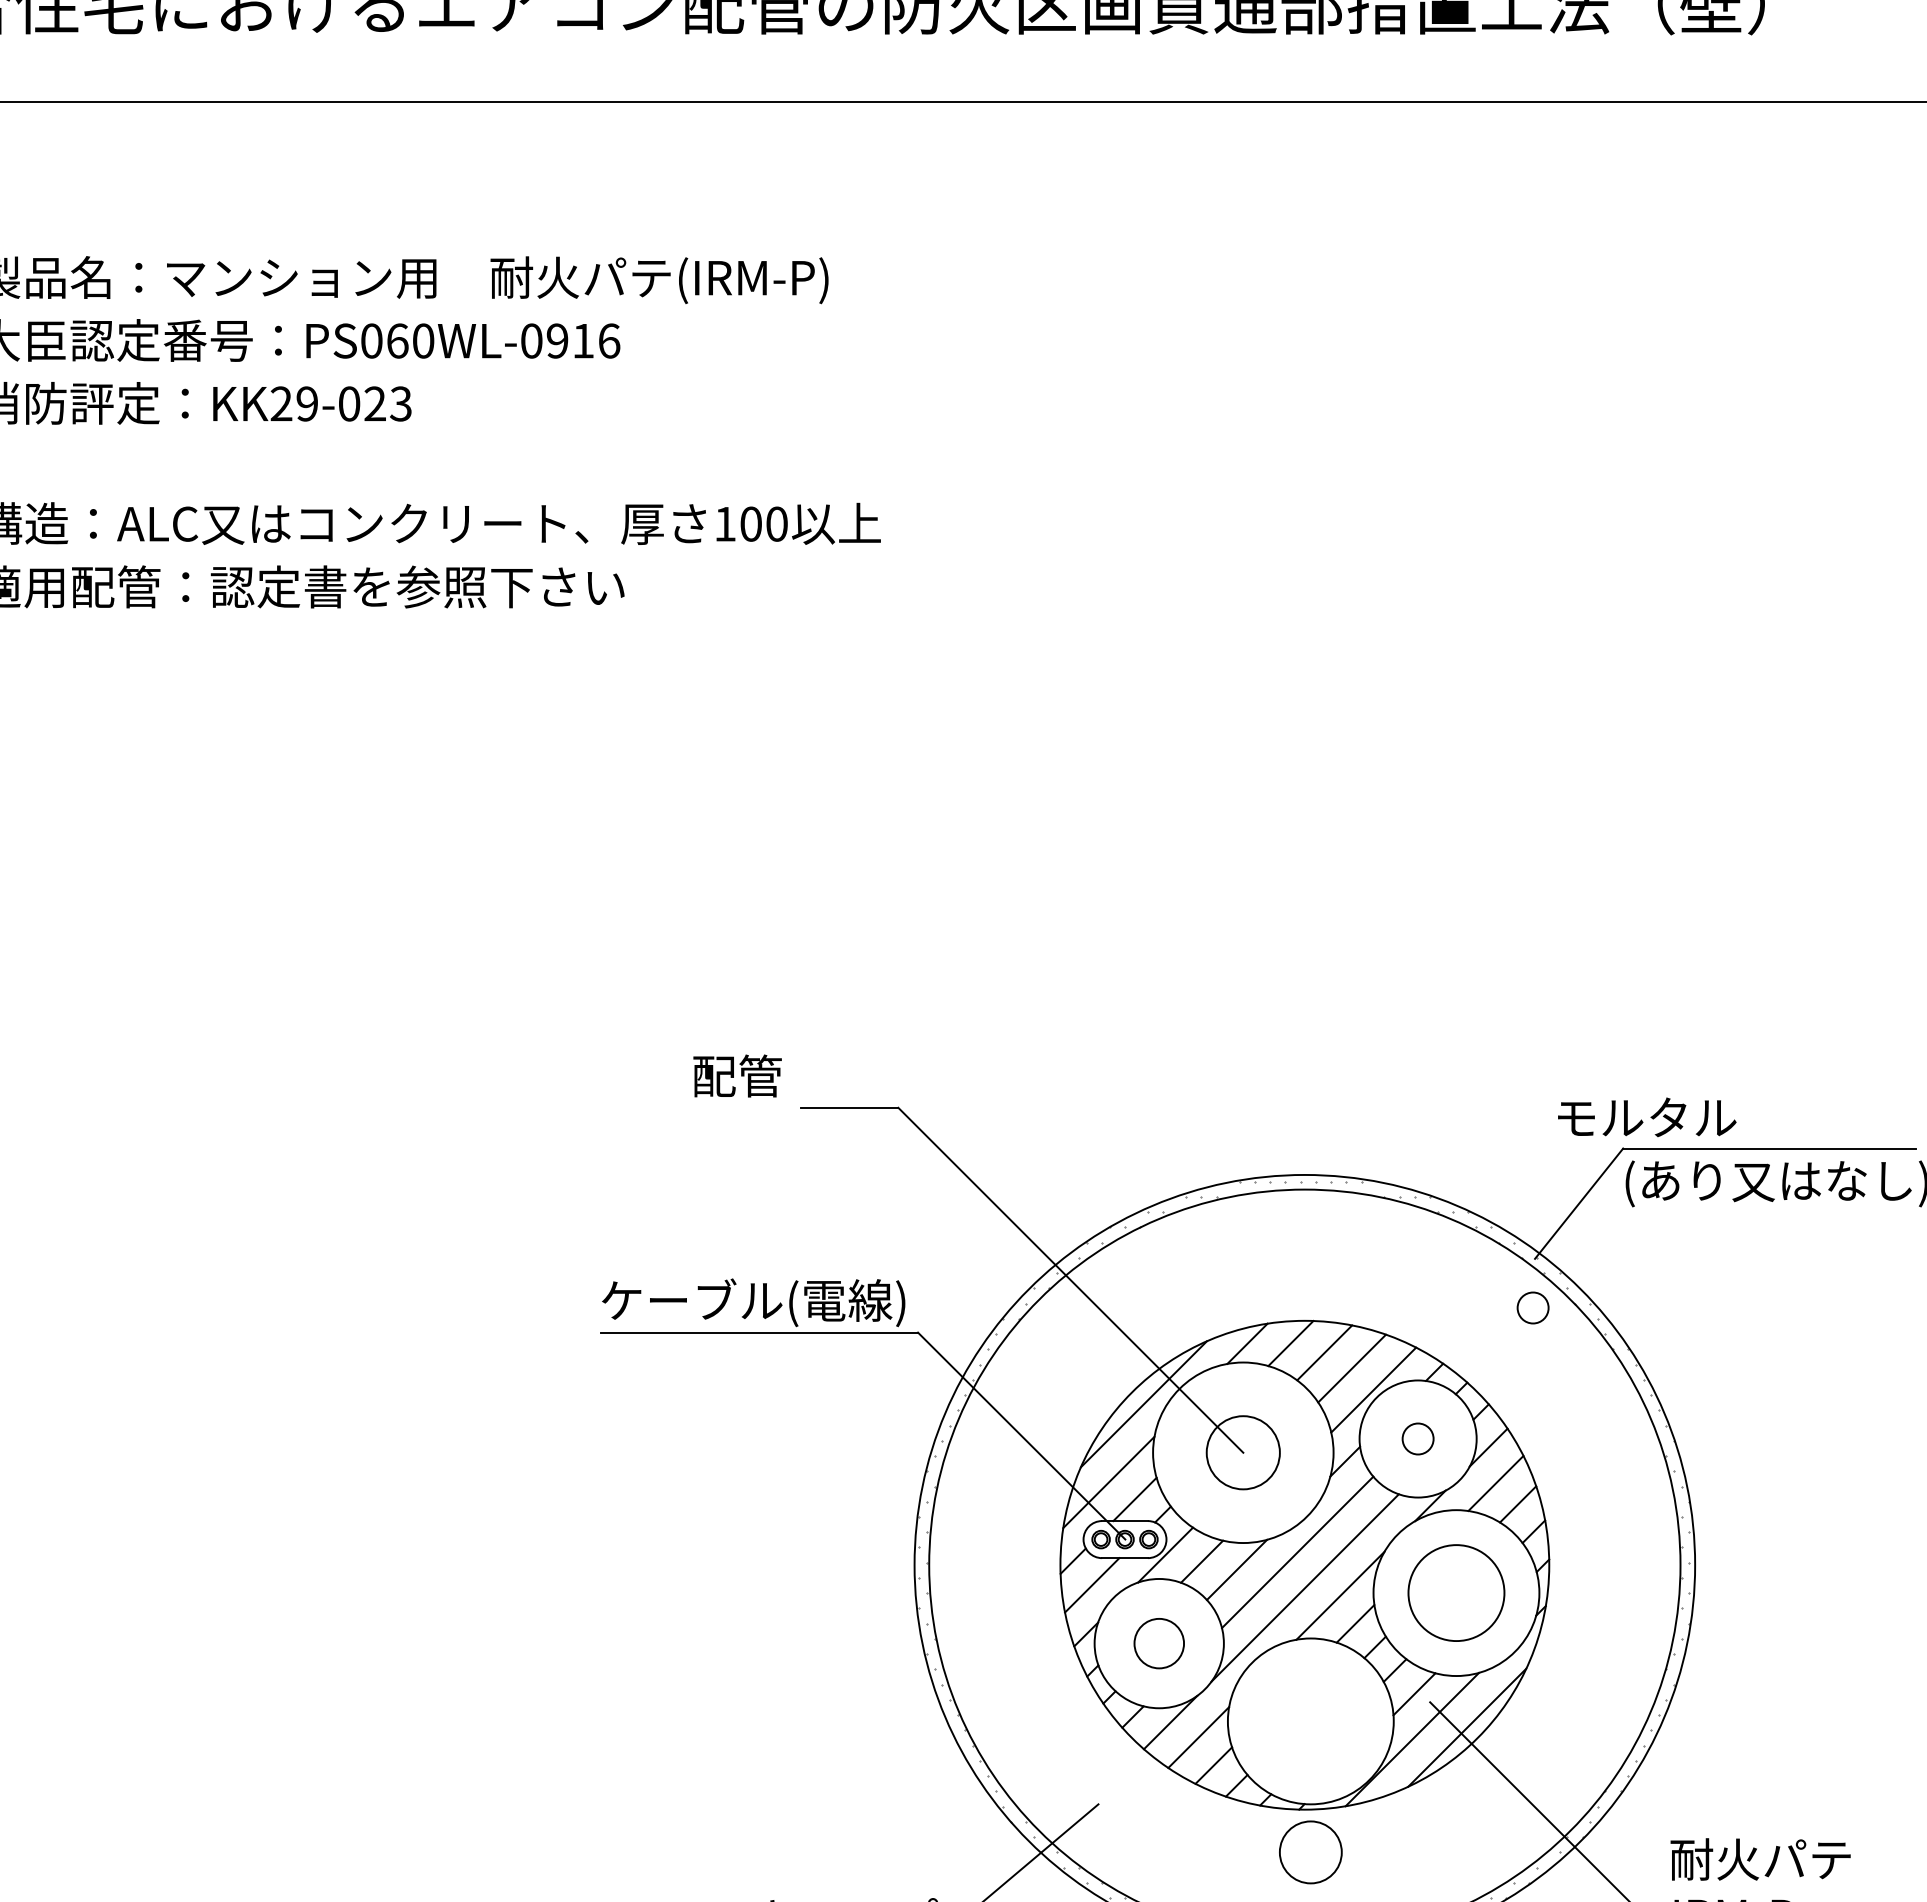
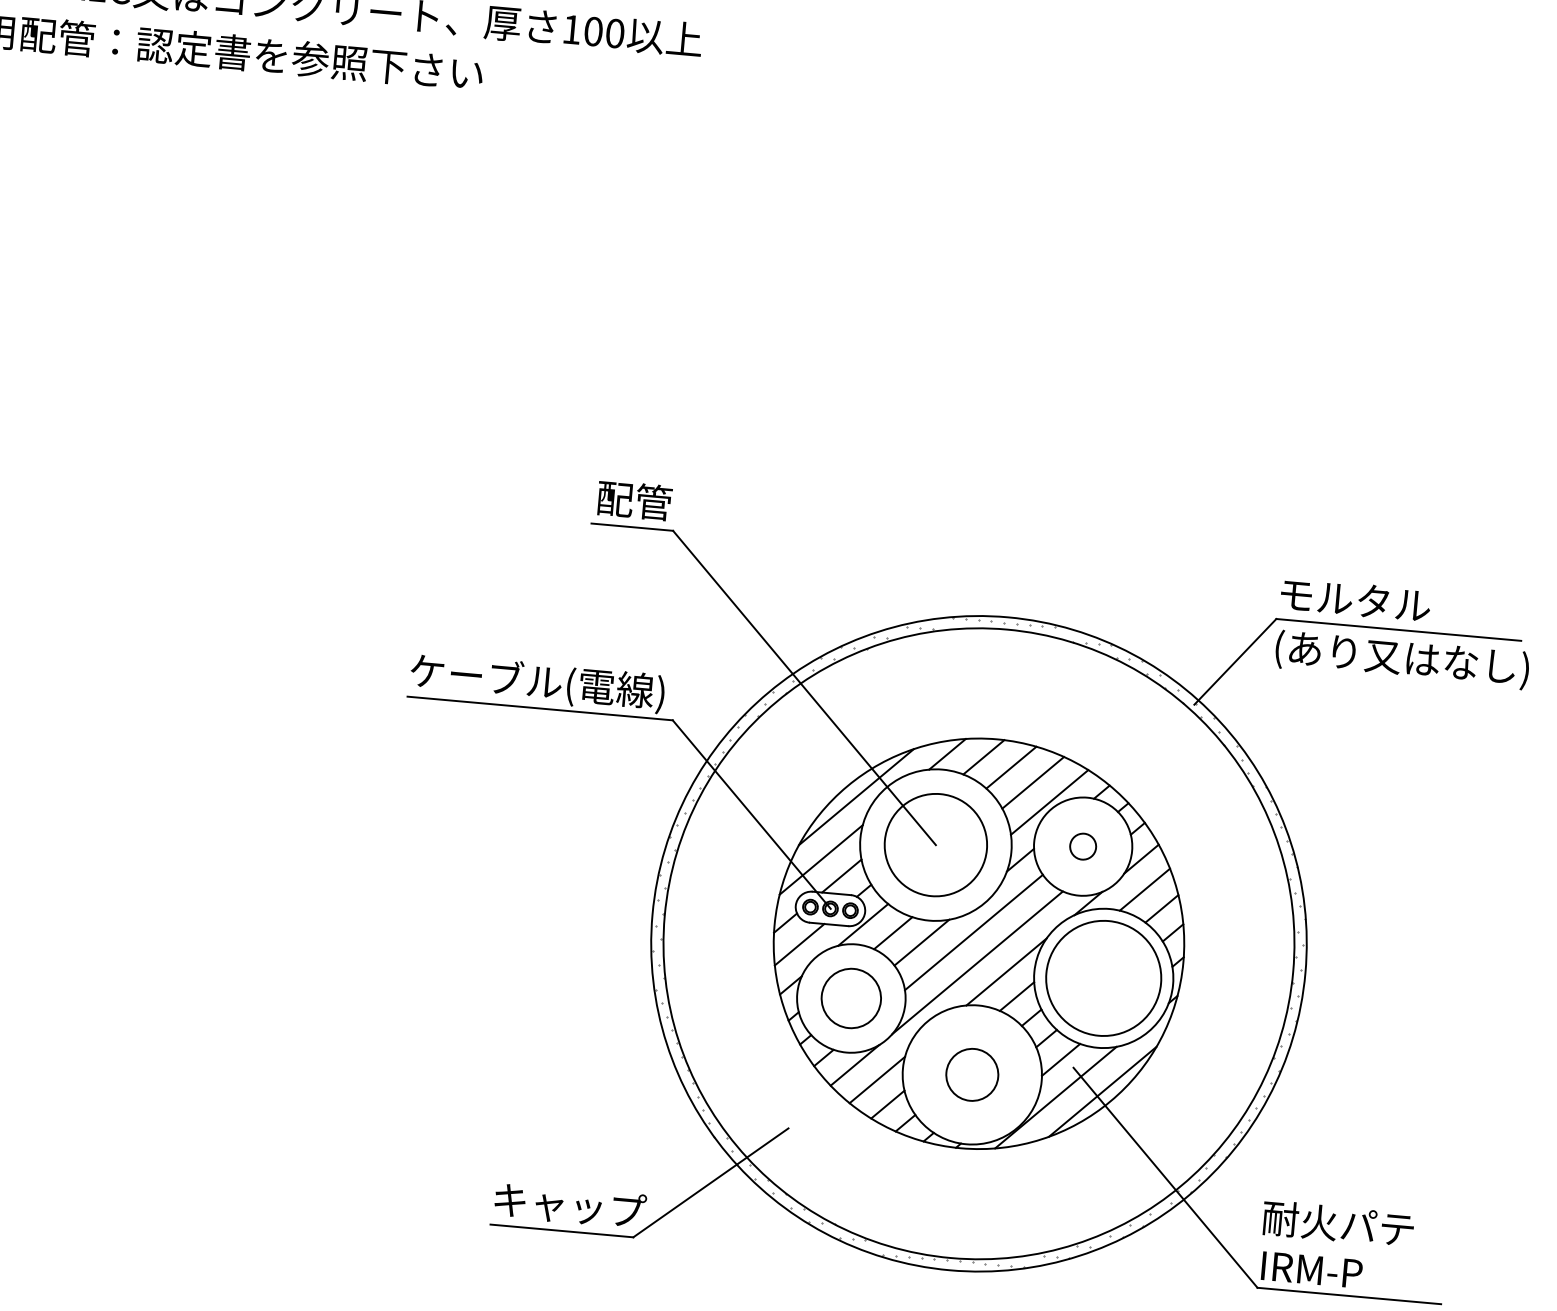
text: (737, 1075) -> (634, 500), moved
text: (1647, 1116) -> (1355, 599), moved
circle: (1532, 1307) -> (1188, 745), removed
circle: (1243, 1452) -> (936, 844), size x1.67
circle: (1456, 1592) -> (1103, 977), size x1.43
circle: (1158, 1643) -> (850, 998), size x1.43
circle: (1310, 1852) -> (972, 1074), moved

